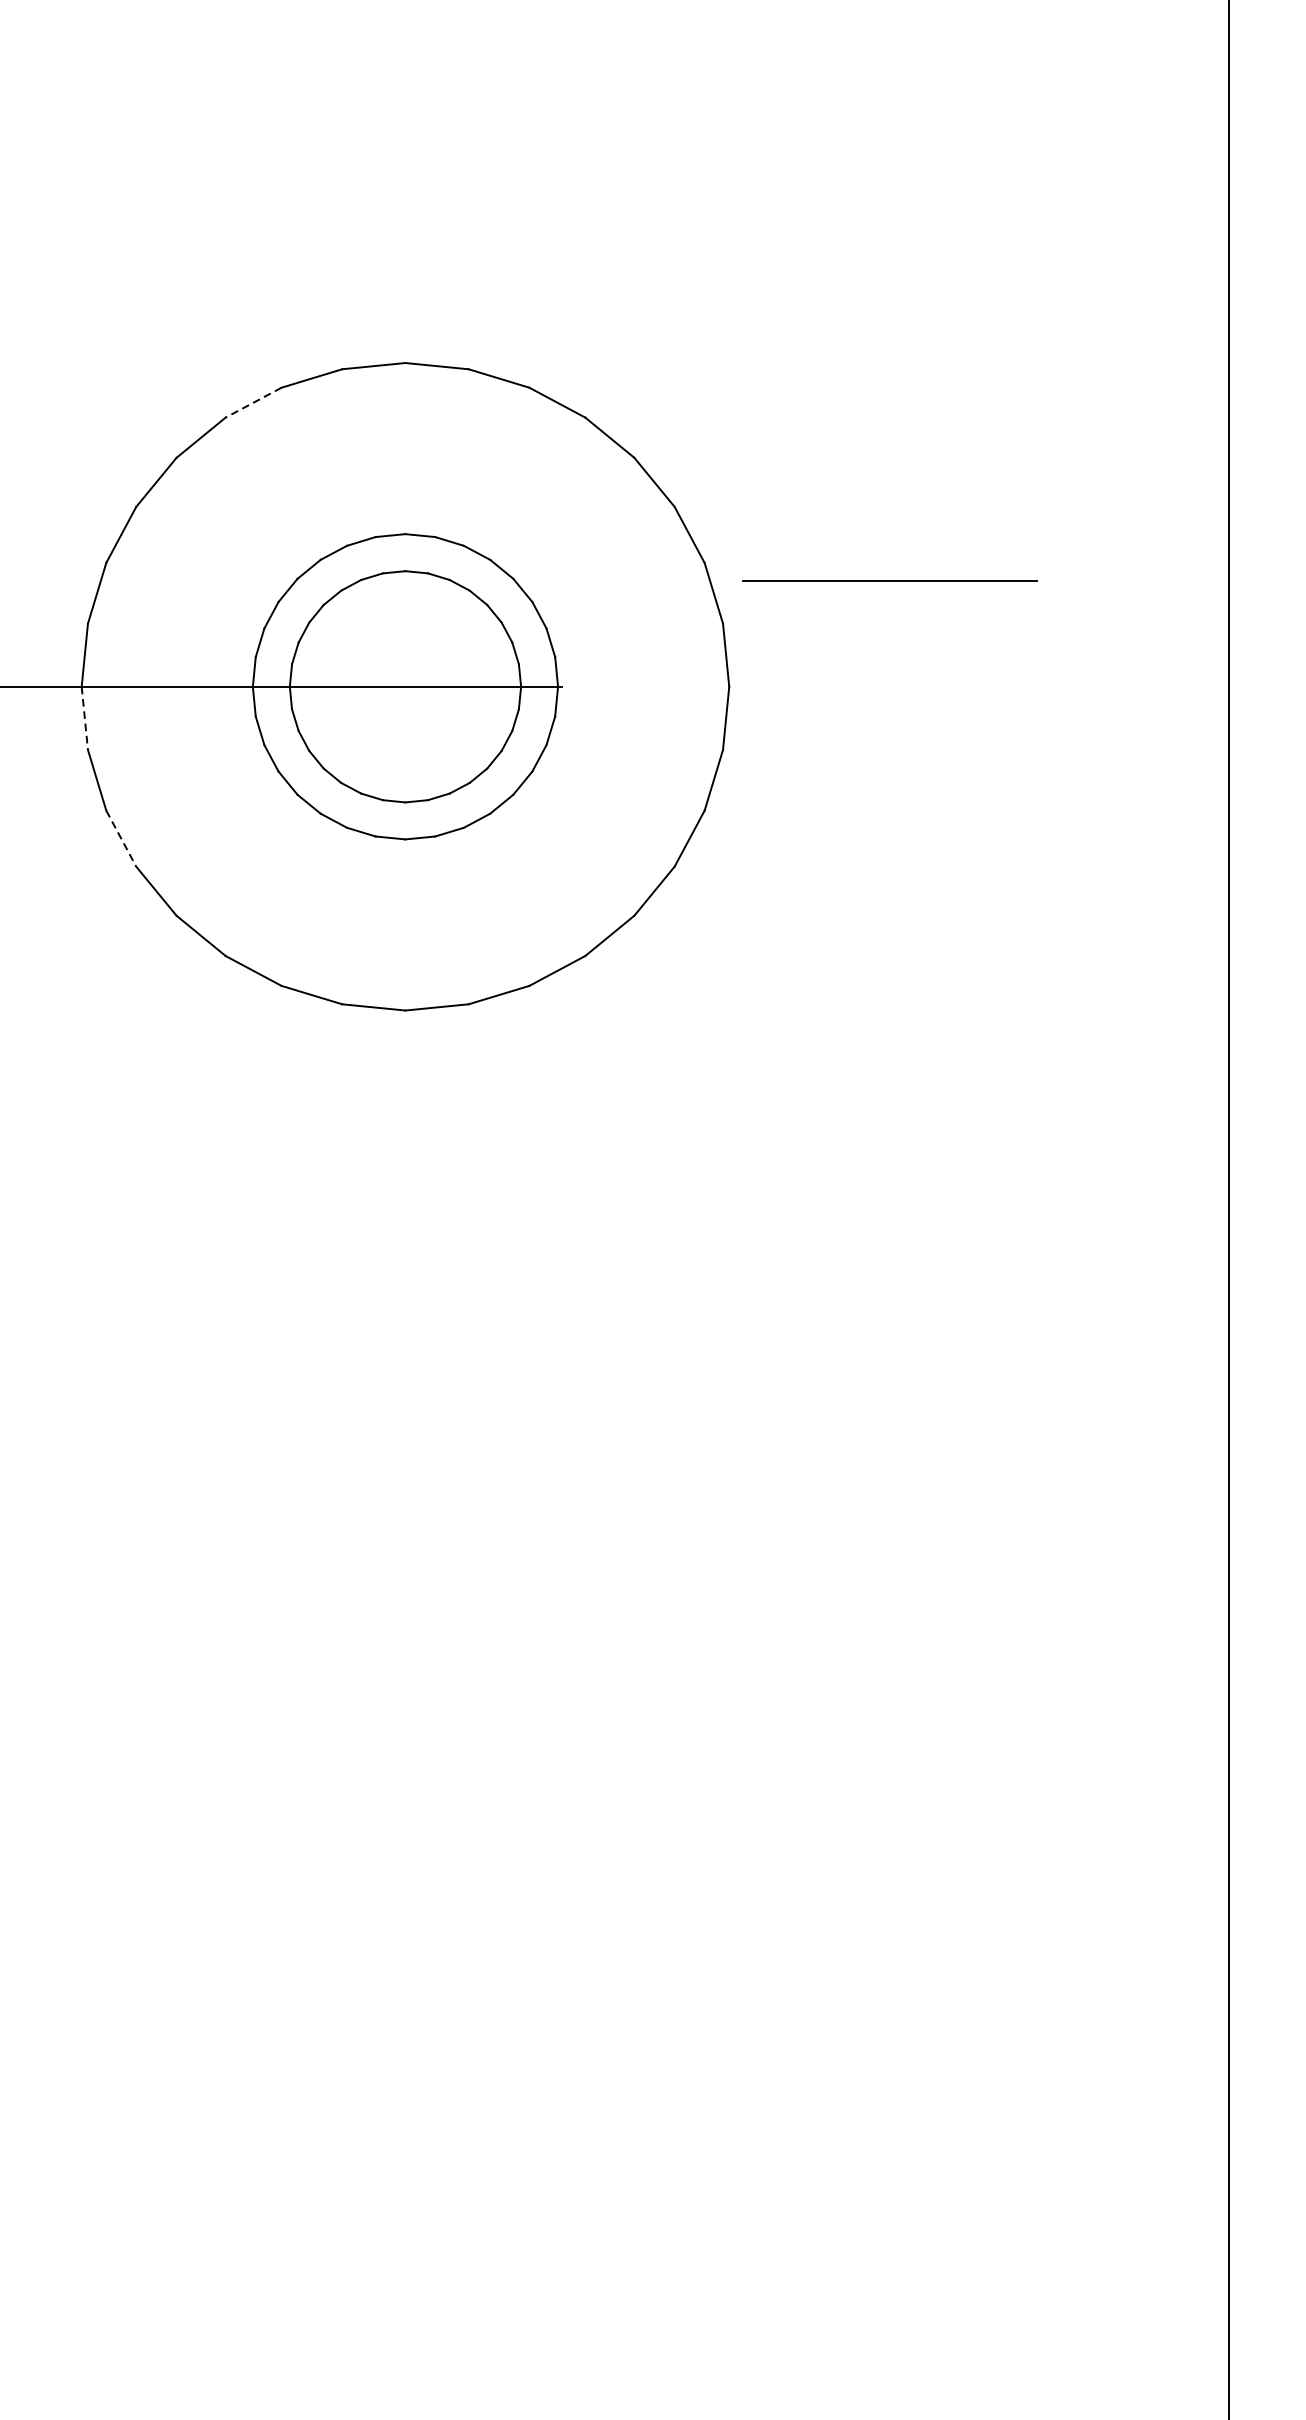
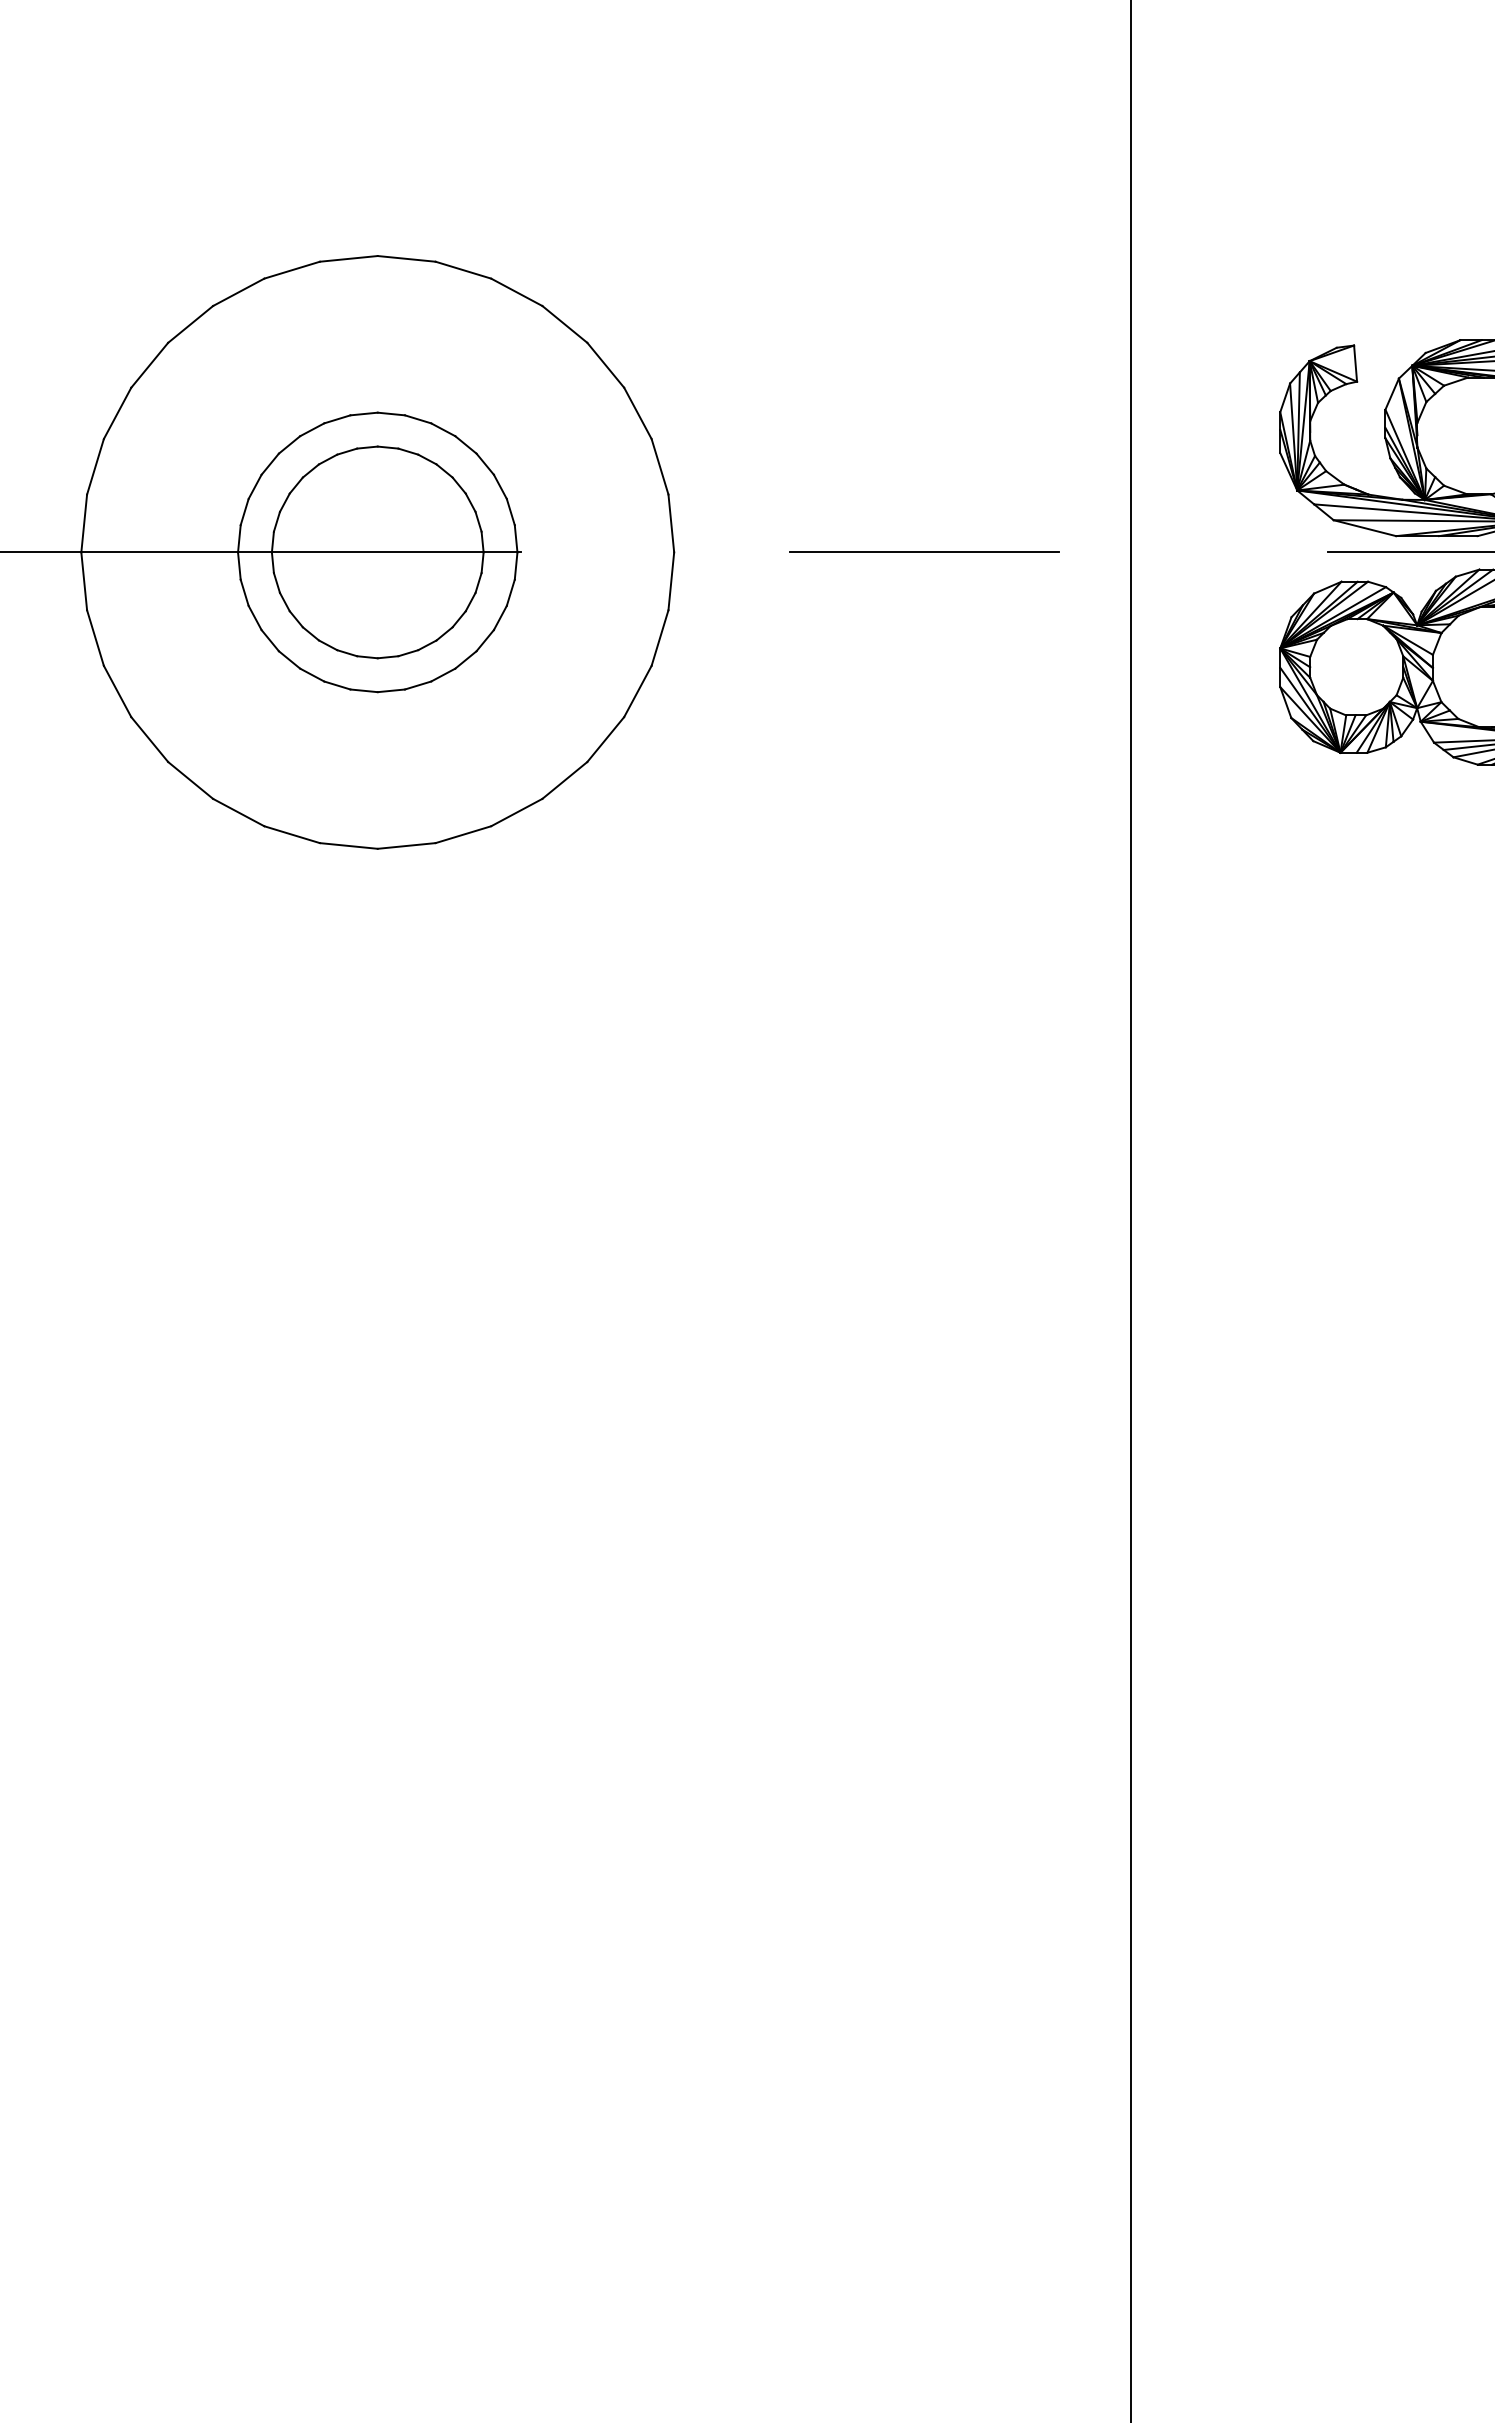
line: (253, 402) -> (238, 292), dashed -> solid
line: (890, 579) -> (924, 551), moved
line: (85, 718) -> (84, 581), dashed -> solid
line: (121, 838) -> (117, 691), dashed -> solid

